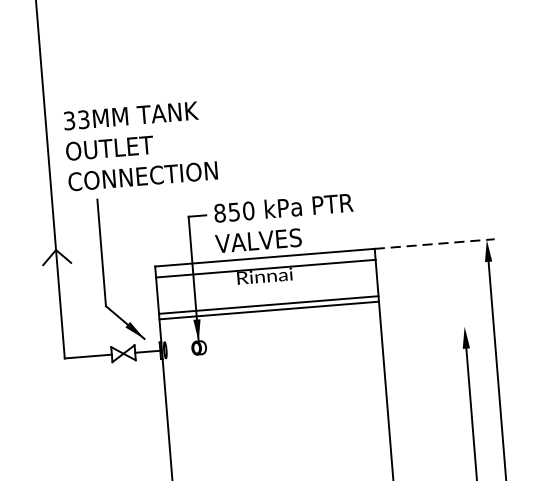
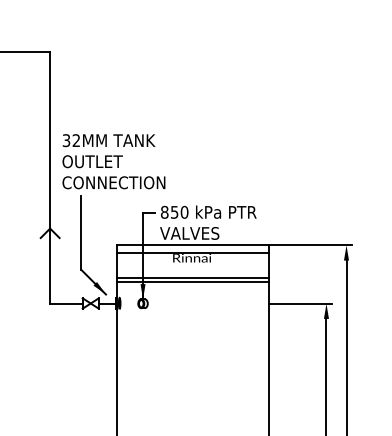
text: (83, 119) -> (76, 140), 33MM -> 32MM
line: (434, 244) -> (310, 245), dashed -> solid
line: (427, 329) -> (300, 303), added

